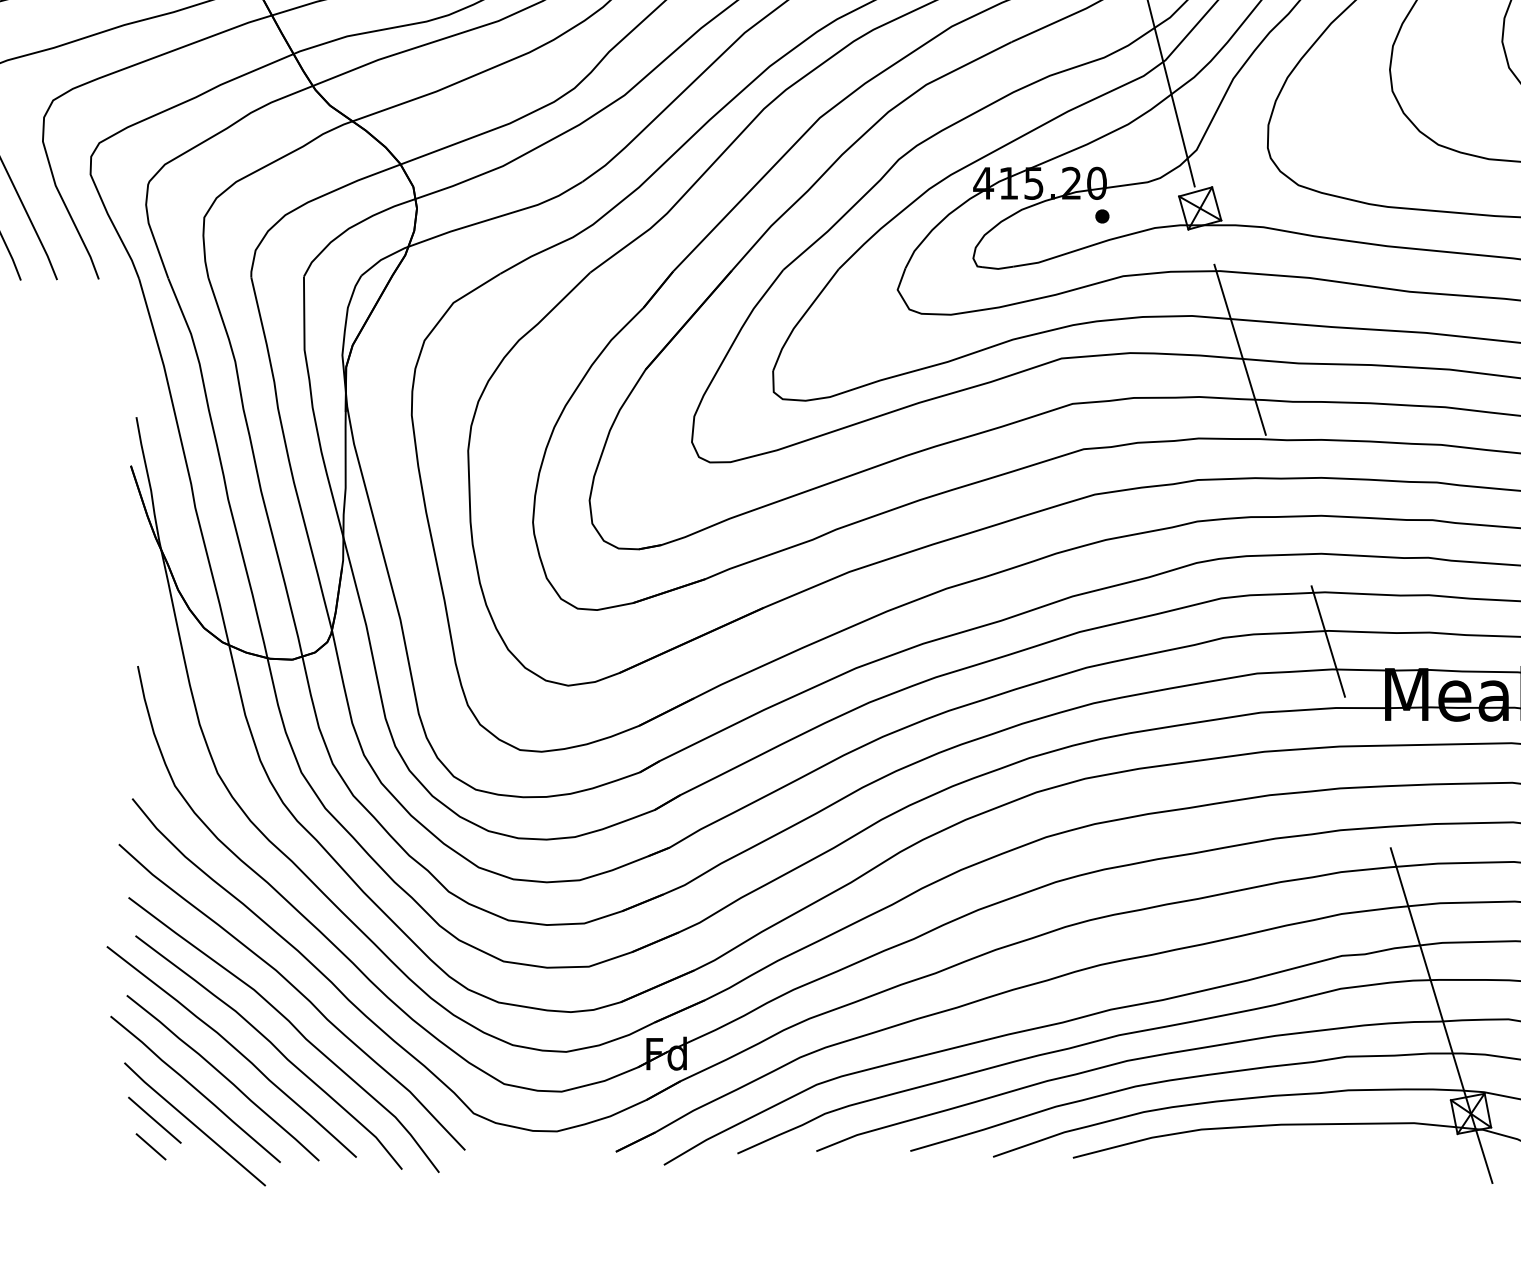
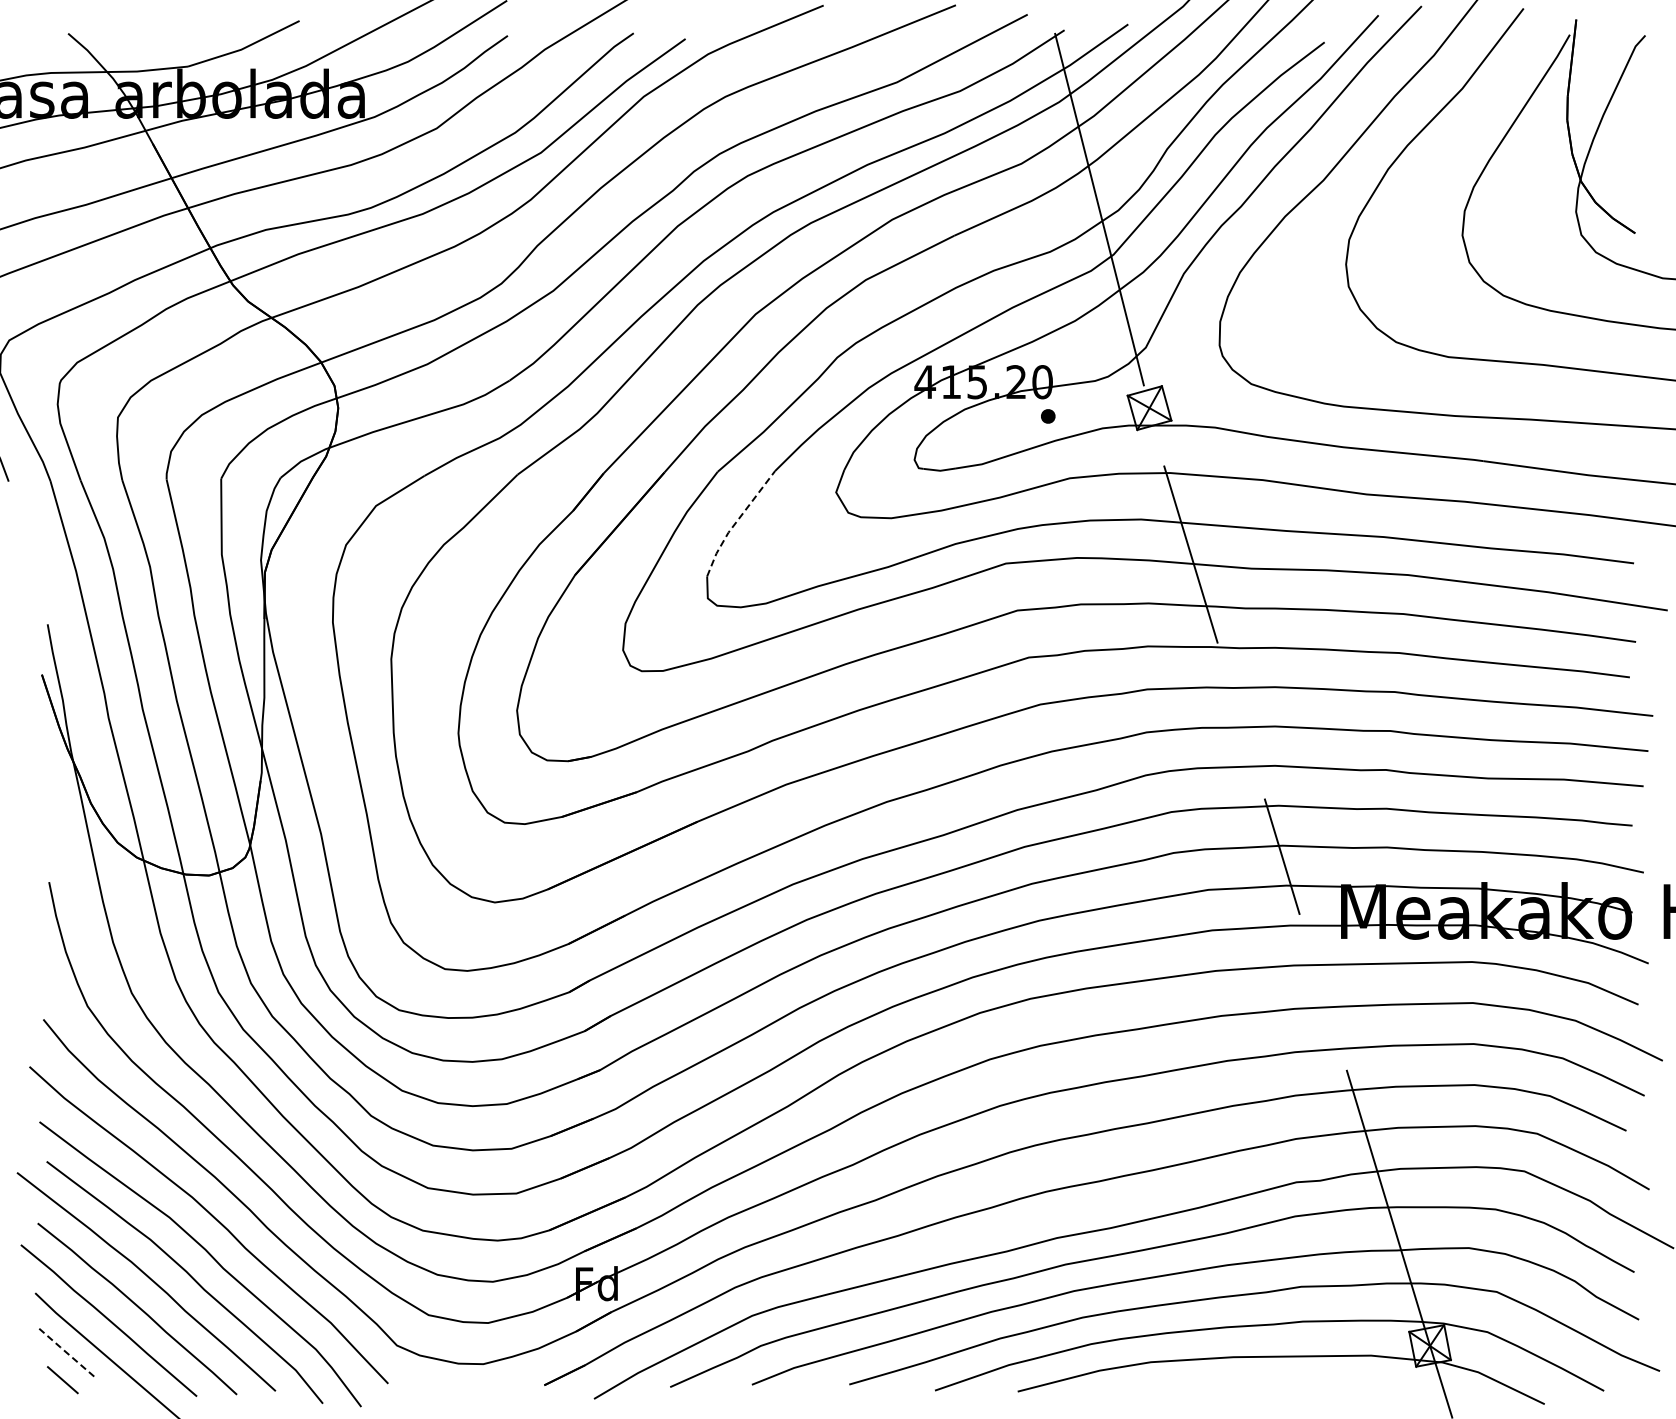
line: (801, 318) -> (736, 522), solid -> dashed
line: (153, 1120) -> (65, 1352), solid -> dashed

